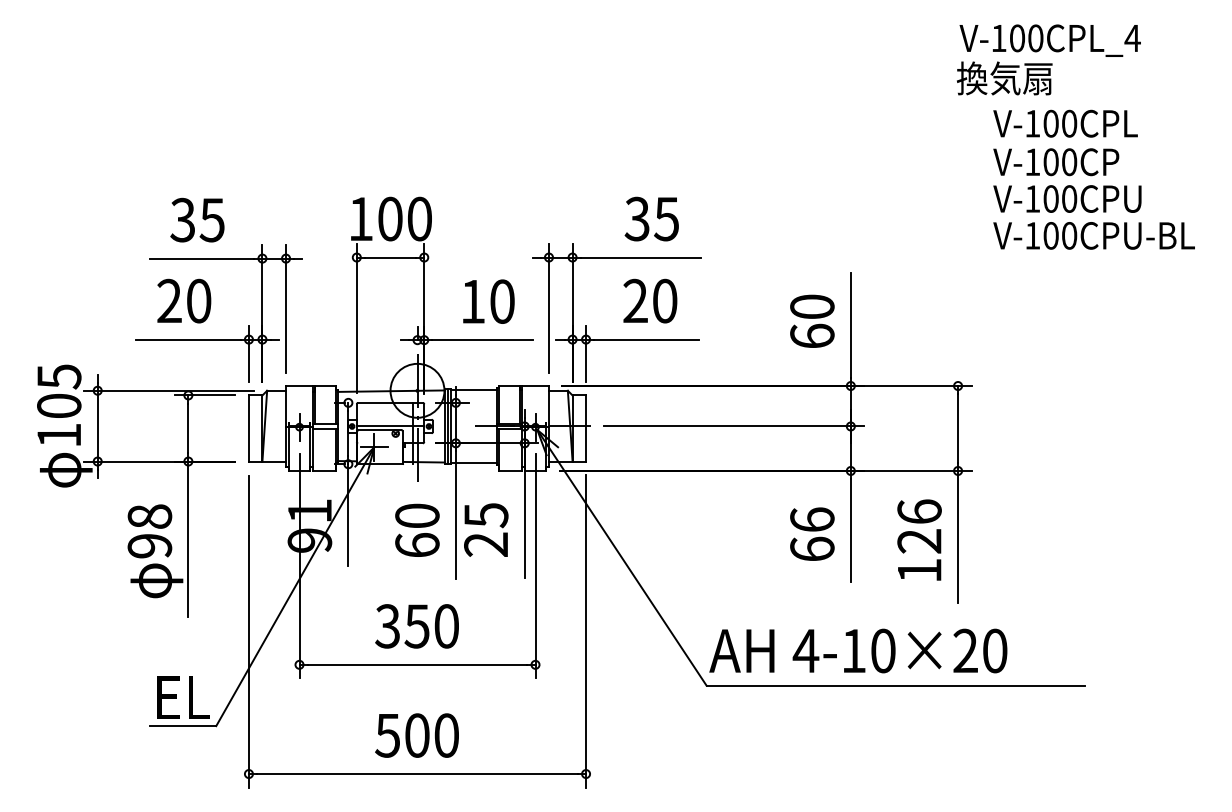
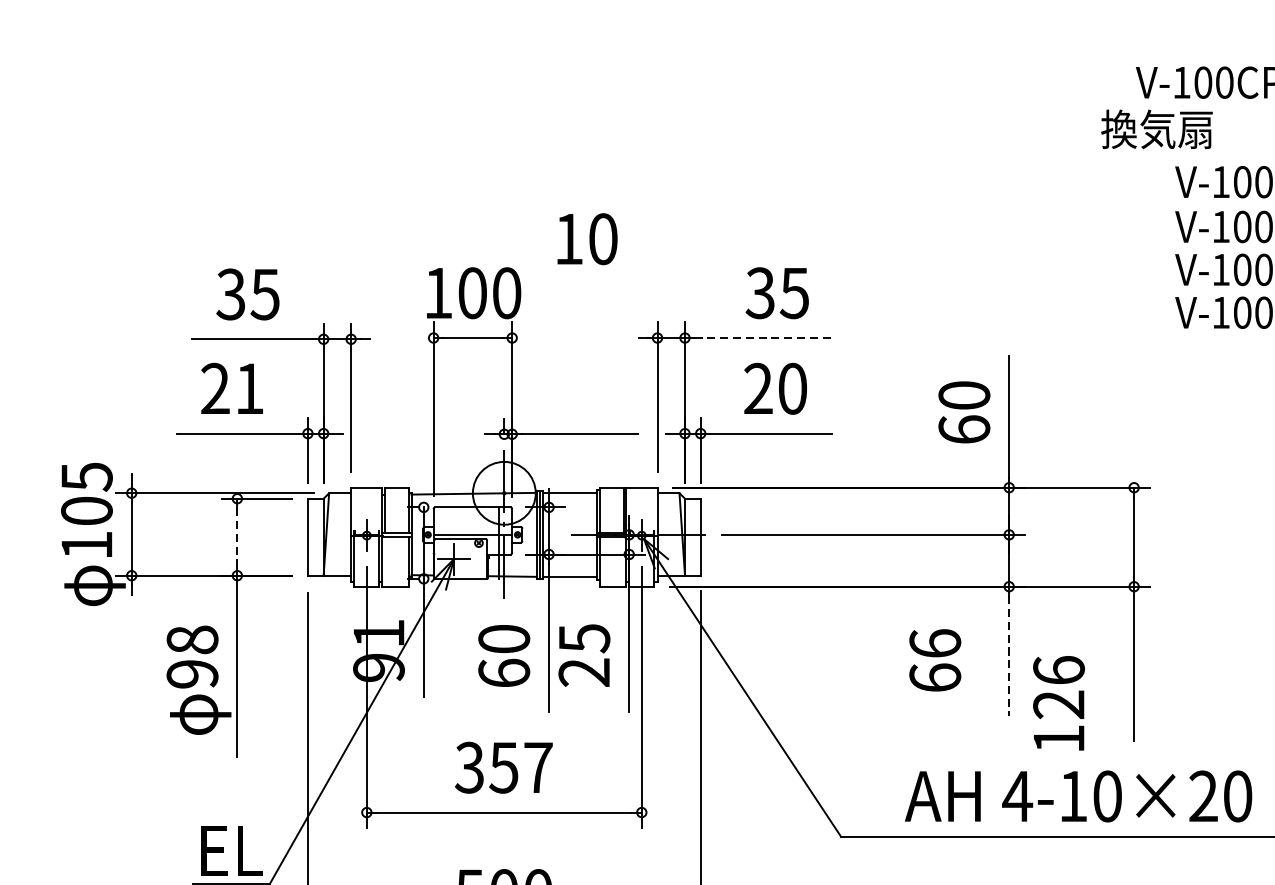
text: (1004, 78) -> (1156, 129), moved
line: (640, 257) -> (764, 337), solid -> dashed
text: (199, 300) -> (250, 388), 20 -> 21
text: (488, 301) -> (587, 238), moved
line: (188, 428) -> (237, 537), solid -> dashed
line: (850, 530) -> (1008, 656), solid -> dashed
text: (812, 533) -> (935, 659), moved
text: (919, 539) -> (1058, 702), moved
text: (446, 626) -> (538, 767), 350 -> 357
text: (858, 650) -> (1078, 795), moved

